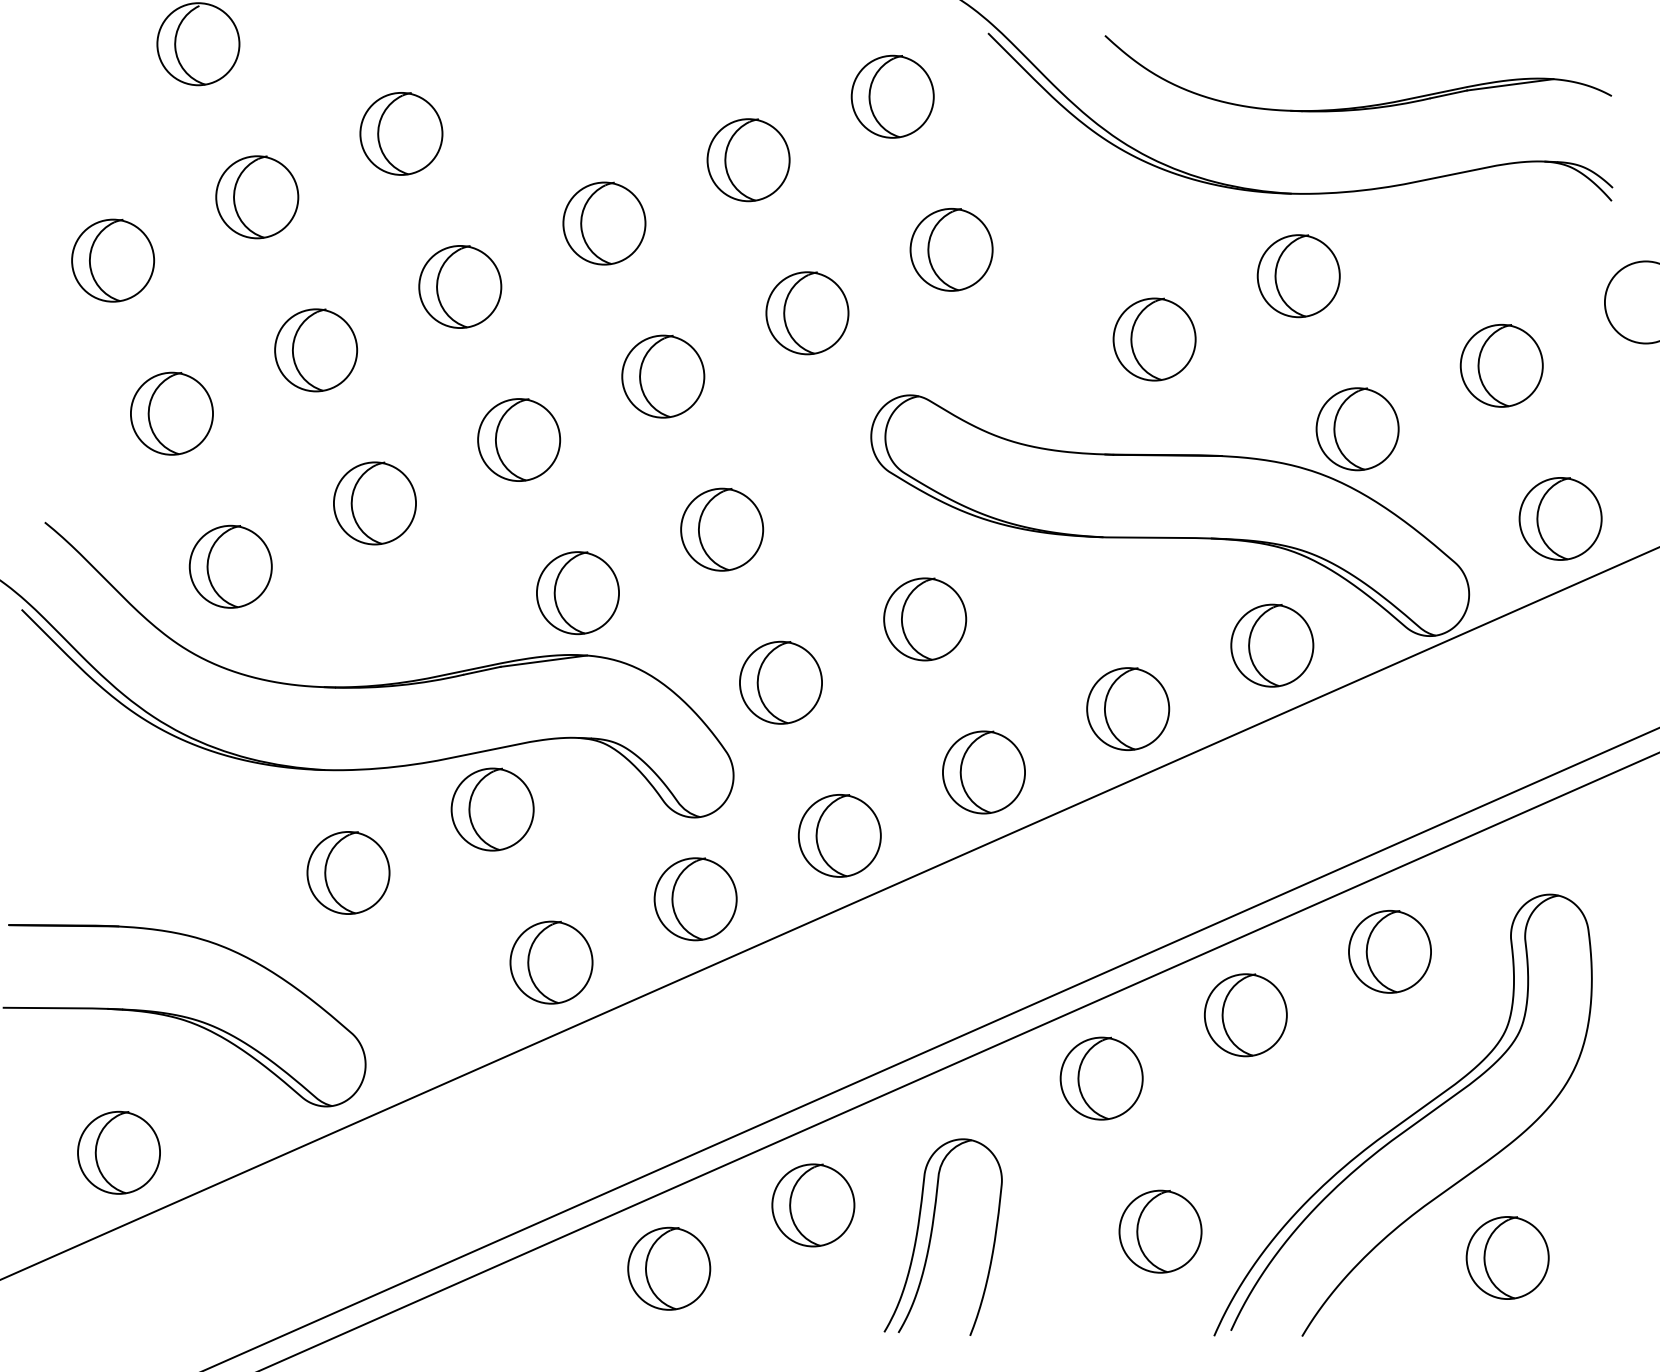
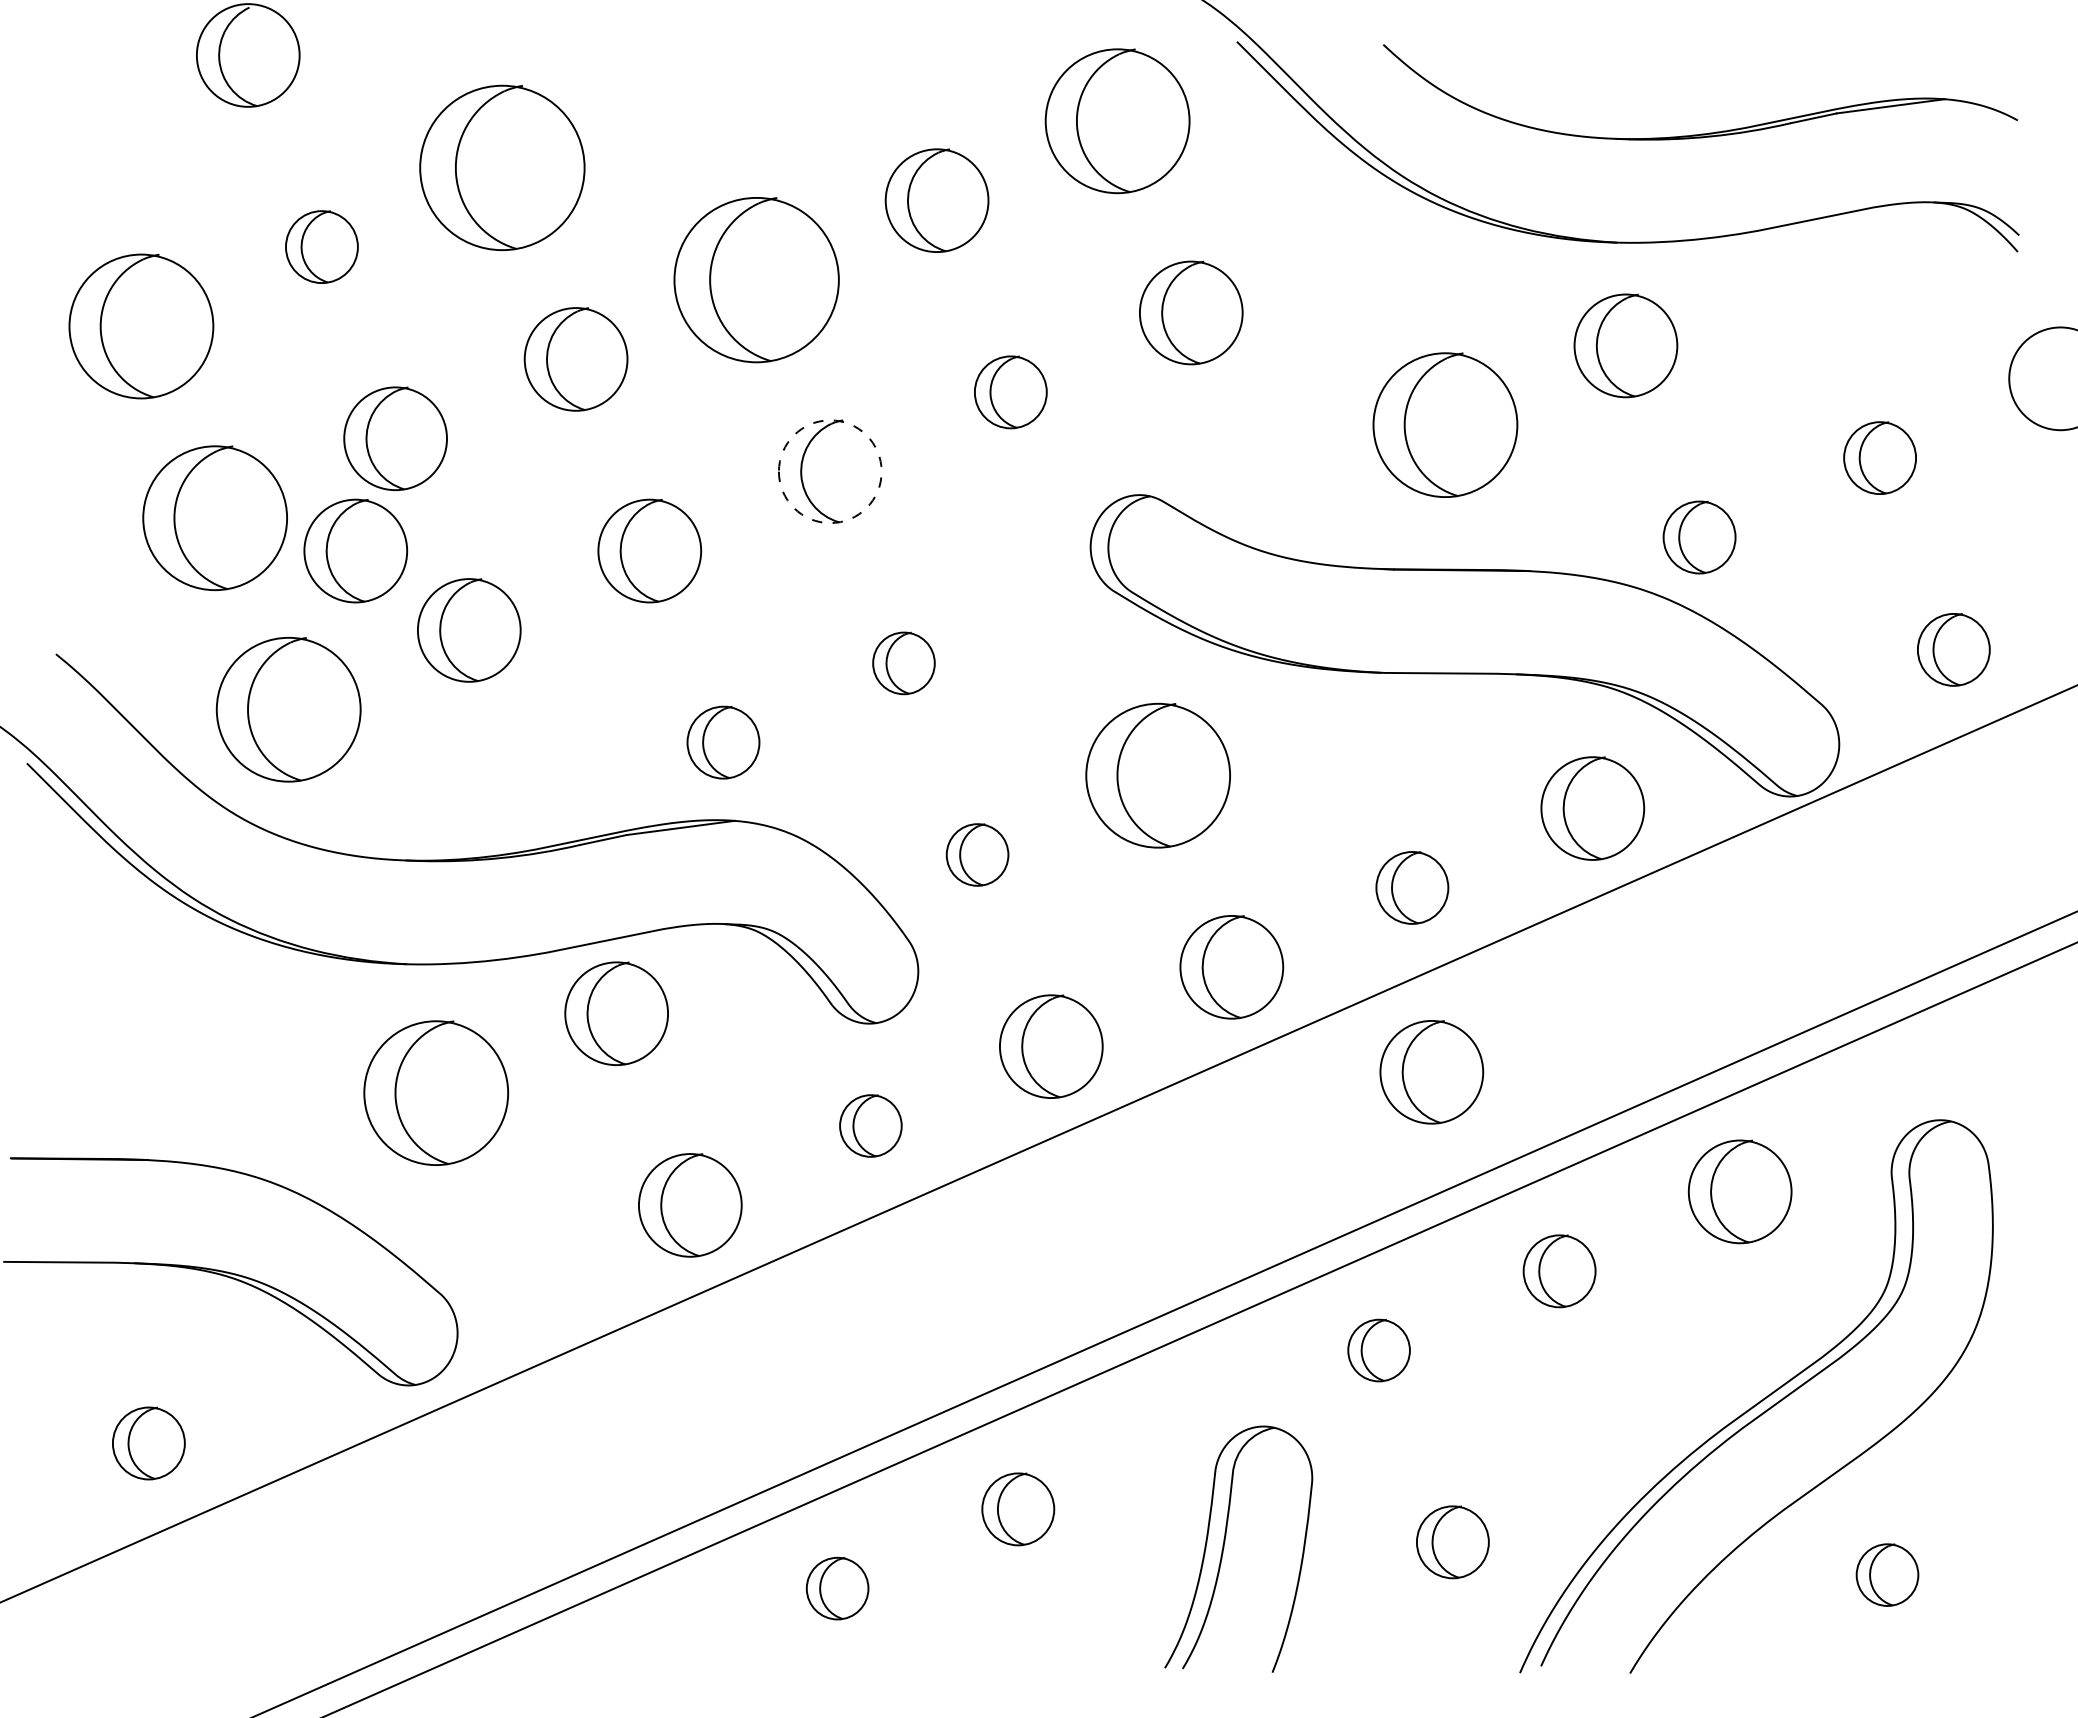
part: (892, 96) -> (1117, 121), size x1.4
part: (401, 133) -> (502, 167), size x1.6
part: (256, 196) -> (321, 246), size x0.7
part: (604, 223) -> (756, 279), size x1.6
part: (113, 260) -> (141, 326), size x1.4
part: (807, 313) -> (1010, 392), size x0.7
part: (1154, 339) -> (1445, 425), size x1.4
part: (1501, 365) -> (1879, 457), size x0.7
circle: (662, 376) -> (829, 471), solid -> dashed
part: (171, 413) -> (214, 517), size x1.4
part: (1357, 429) -> (1699, 537), size x0.7
part: (284, 439) -> (355, 550), added
part: (1560, 518) -> (1953, 649), size x0.7
part: (721, 529) -> (903, 663), size x0.6
part: (230, 566) -> (288, 709), size x1.4
part: (578, 592) -> (723, 742), size x0.7
part: (924, 619) -> (1157, 775), size x1.4
part: (780, 682) -> (977, 854), size x0.6
part: (1128, 708) -> (1412, 887), size x0.7
part: (1143, 856) -> (1431, 1072), added
part: (347, 872) -> (435, 1092), size x1.4
part: (695, 898) -> (870, 1125), size x0.6
part: (1245, 1015) -> (1559, 1271), size x0.7
part: (1101, 1078) -> (1378, 1350), size x0.6
part: (118, 1152) -> (148, 1443), size x0.7
part: (813, 1205) -> (1018, 1509), size x0.7
part: (1160, 1231) -> (1452, 1542), size x0.7
part: (931, 1236) -> (1224, 1548), moved
part: (1507, 1257) -> (1887, 1574), size x0.6
part: (669, 1268) -> (837, 1588), size x0.6

